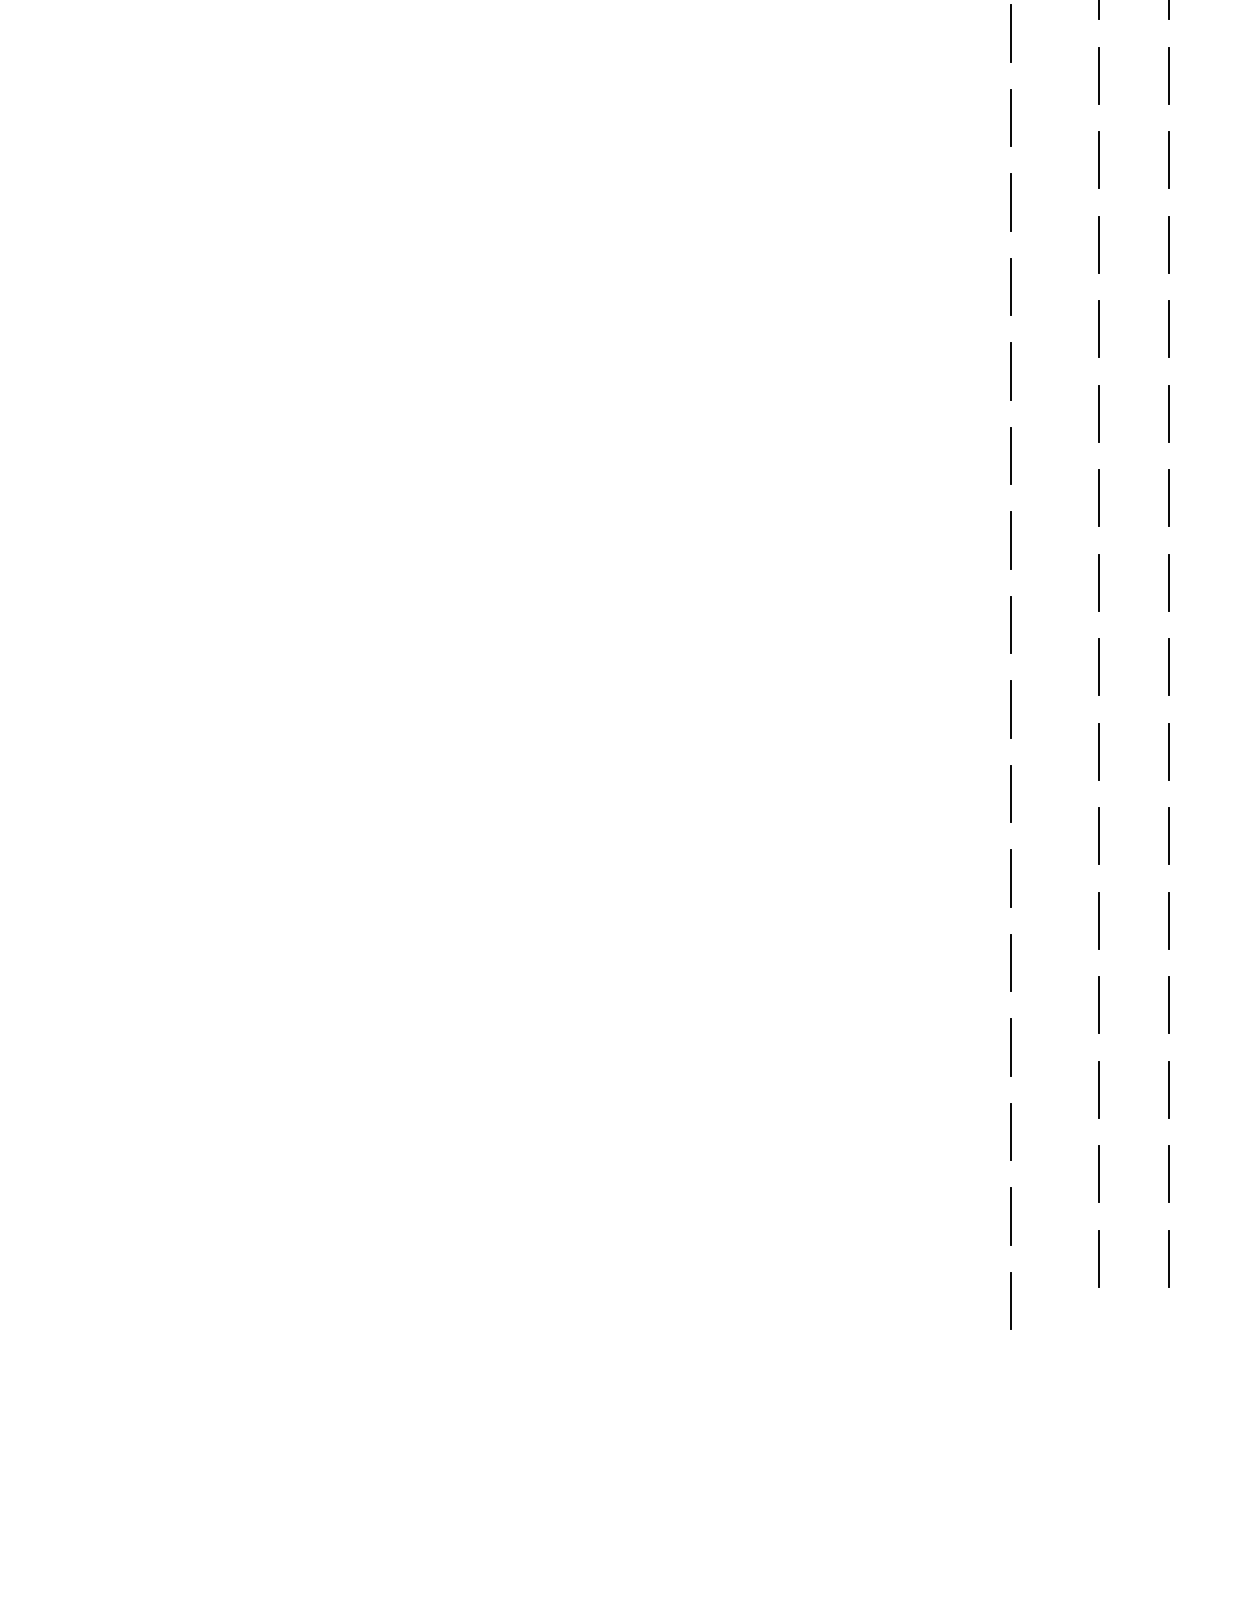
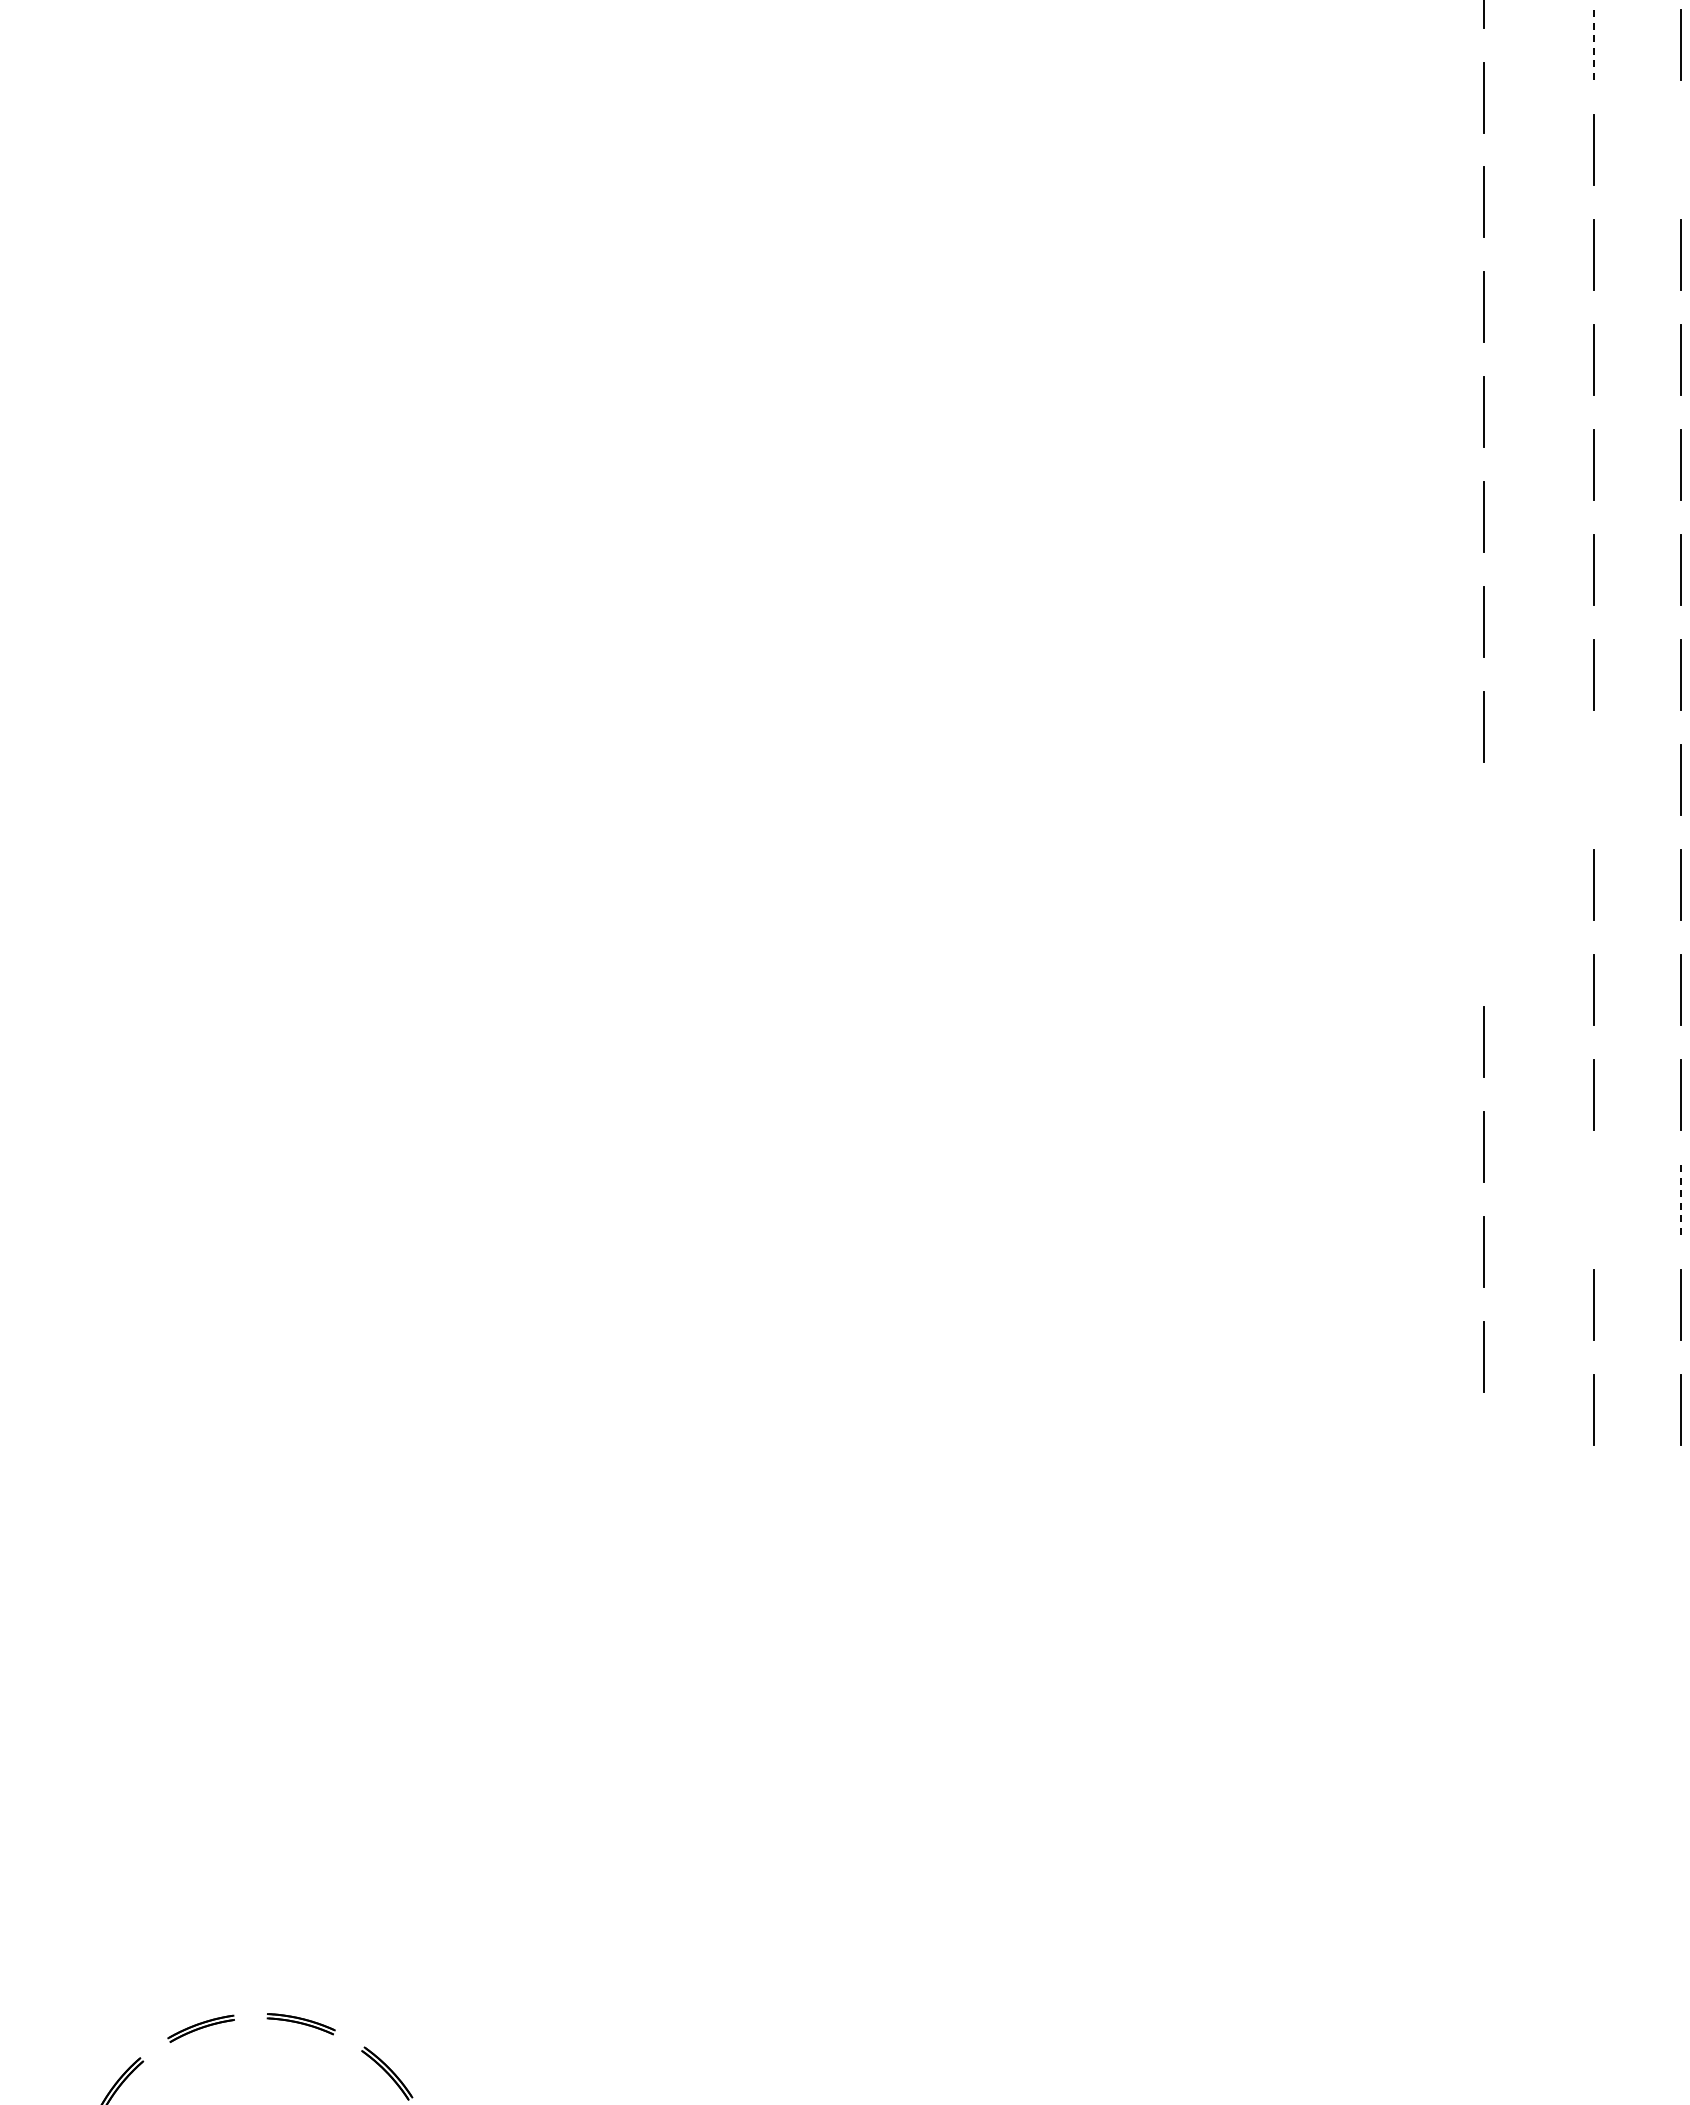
line: (1099, 160) -> (1594, 45), solid -> dashed
line: (1169, 245) -> (1680, 150), removed
line: (1098, 751) -> (1593, 779), removed
line: (1010, 793) -> (1483, 831), removed
line: (1010, 878) -> (1483, 937), removed
line: (1099, 1089) -> (1594, 1199), removed
line: (1169, 1089) -> (1680, 1199), solid -> dashed
line: (1010, 1301) -> (1483, 1462), removed

